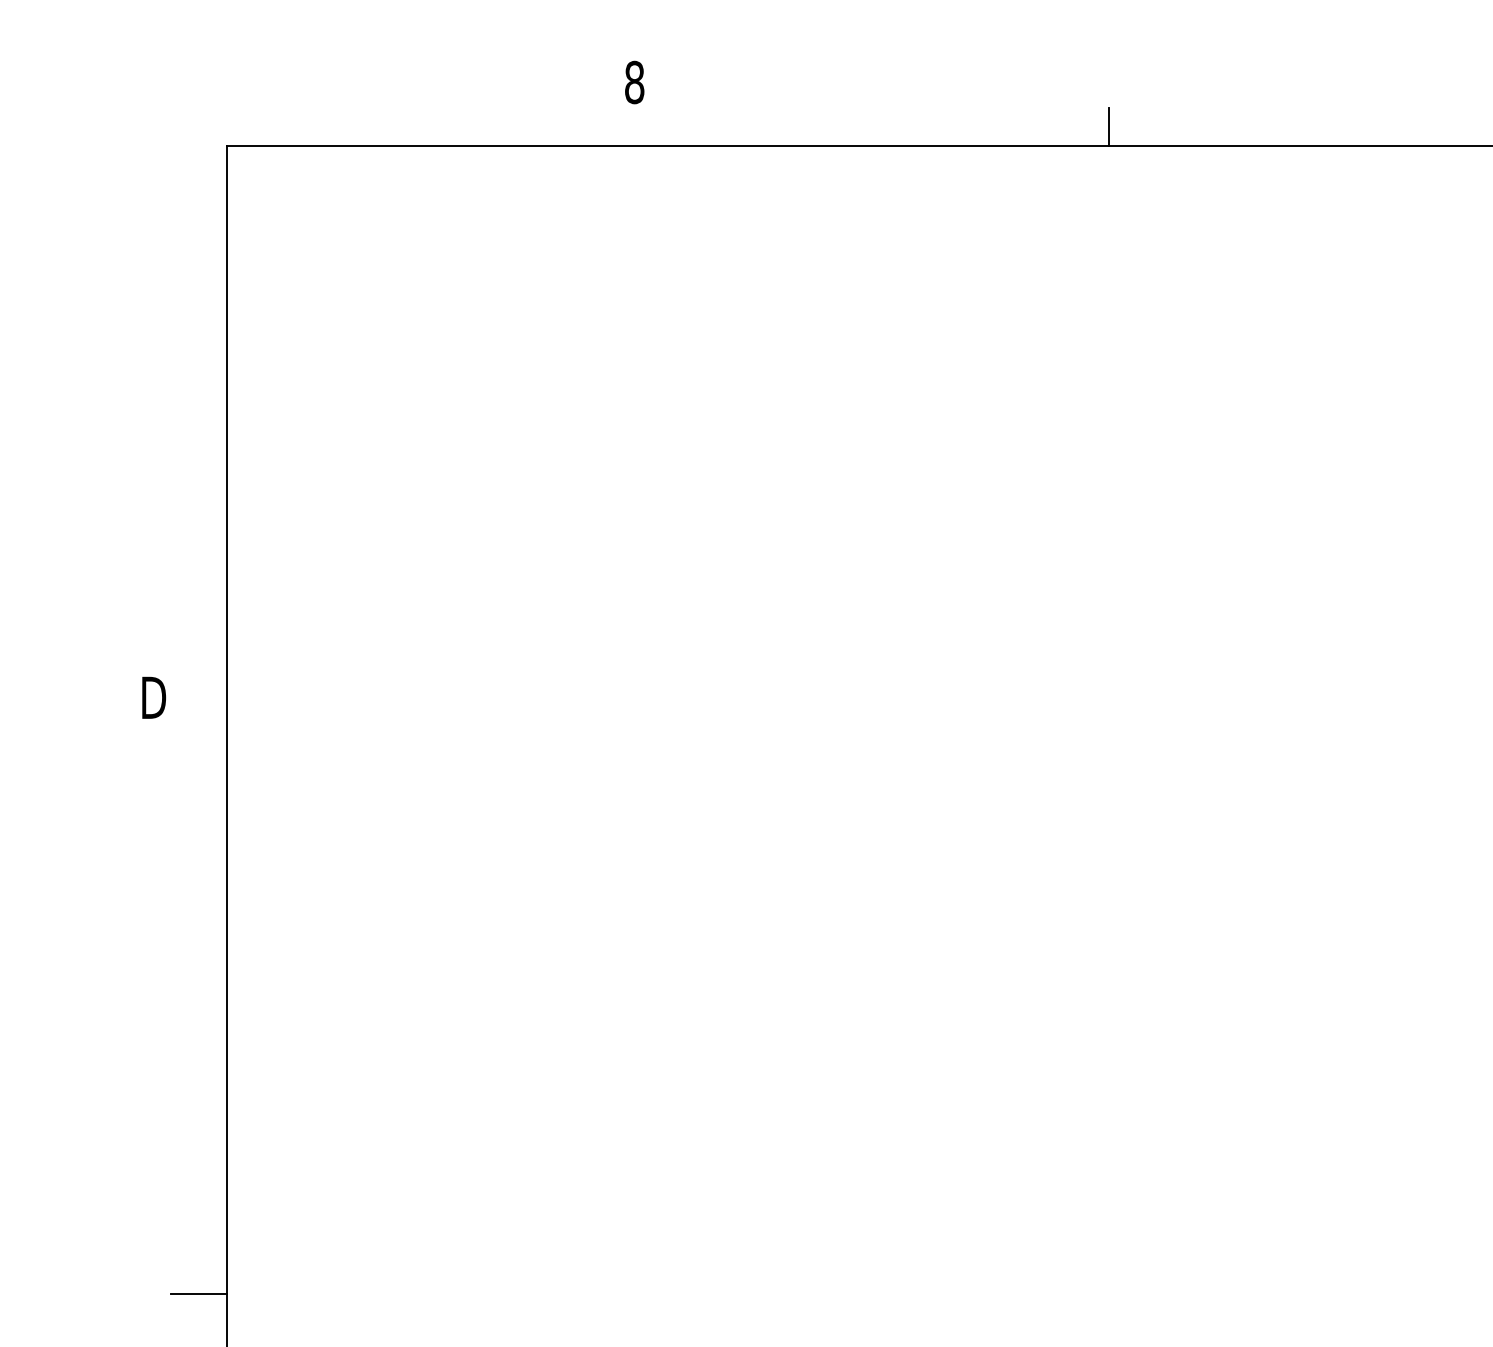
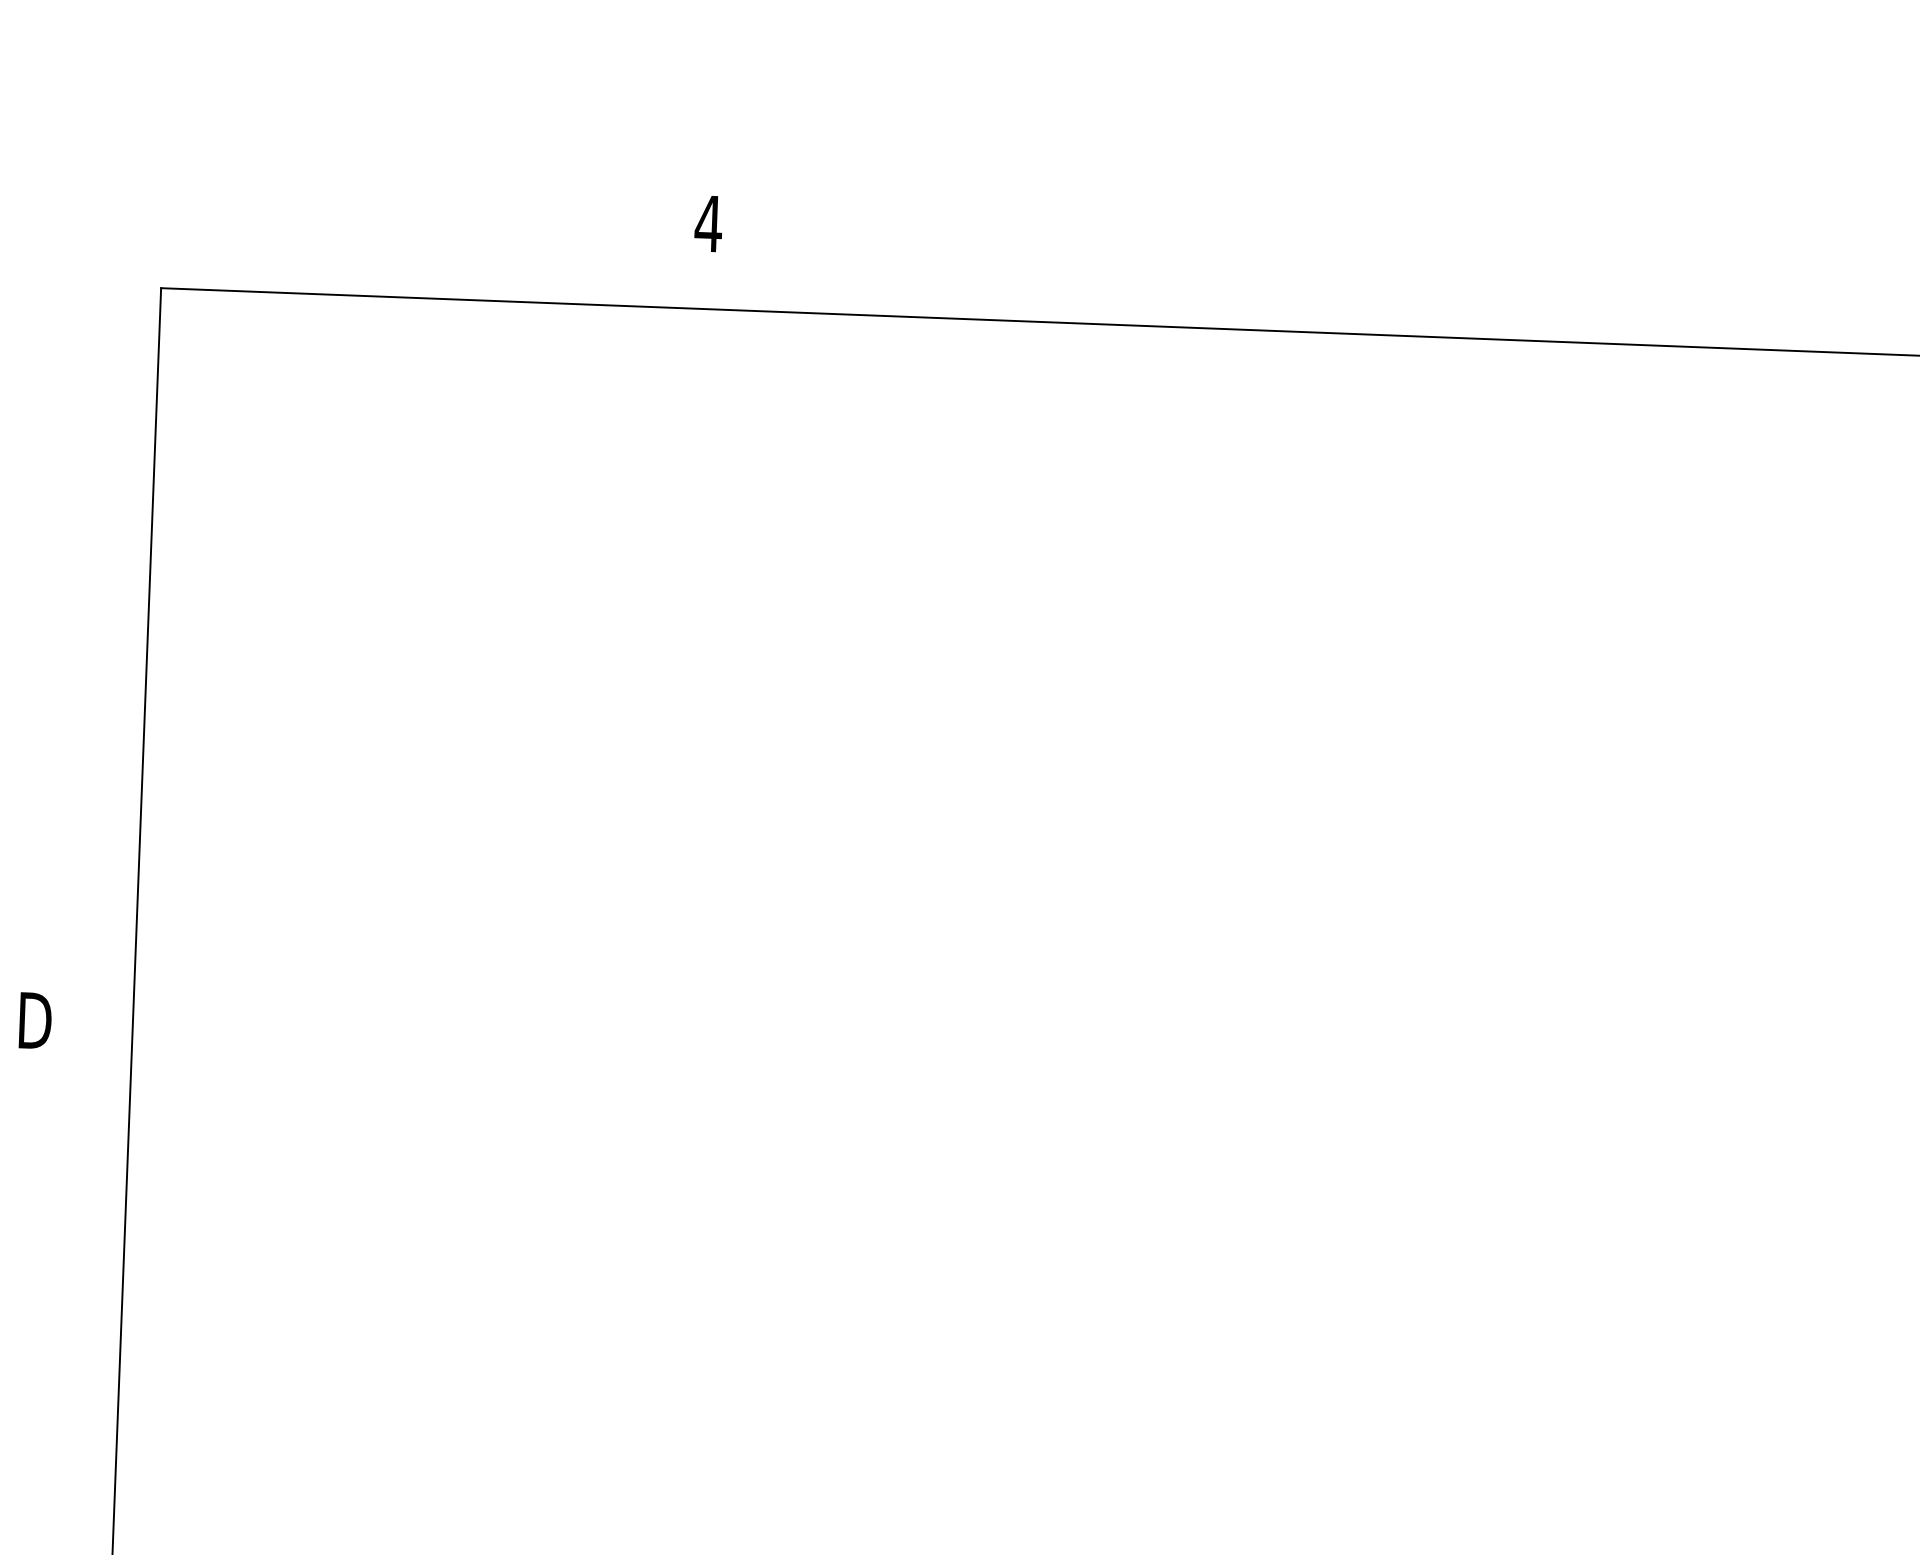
text: (634, 82) -> (708, 223), 8 -> 4
line: (1108, 127) -> (1339, 308), removed

